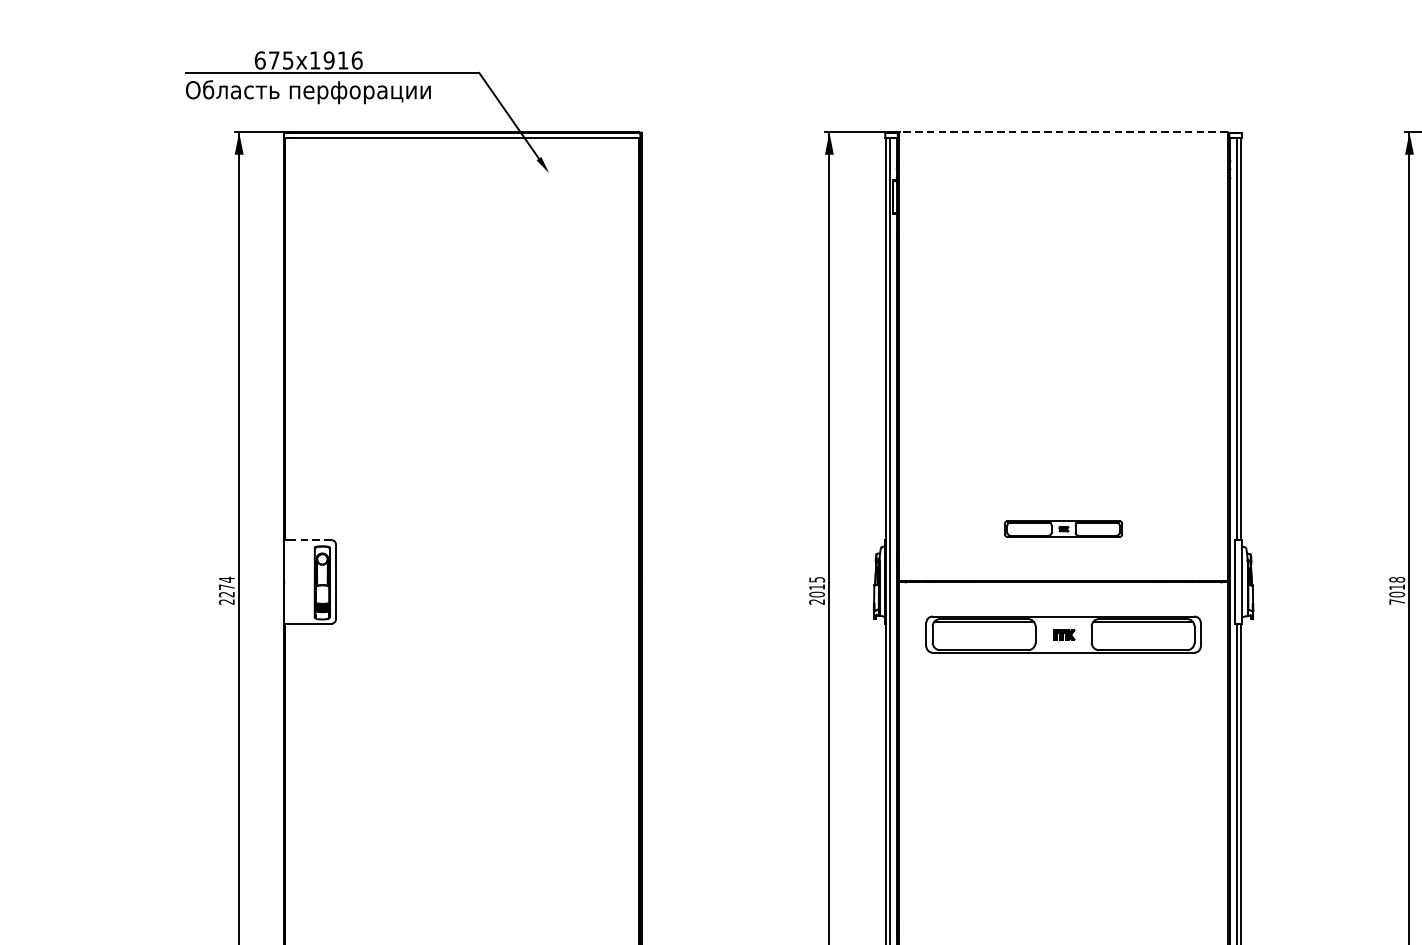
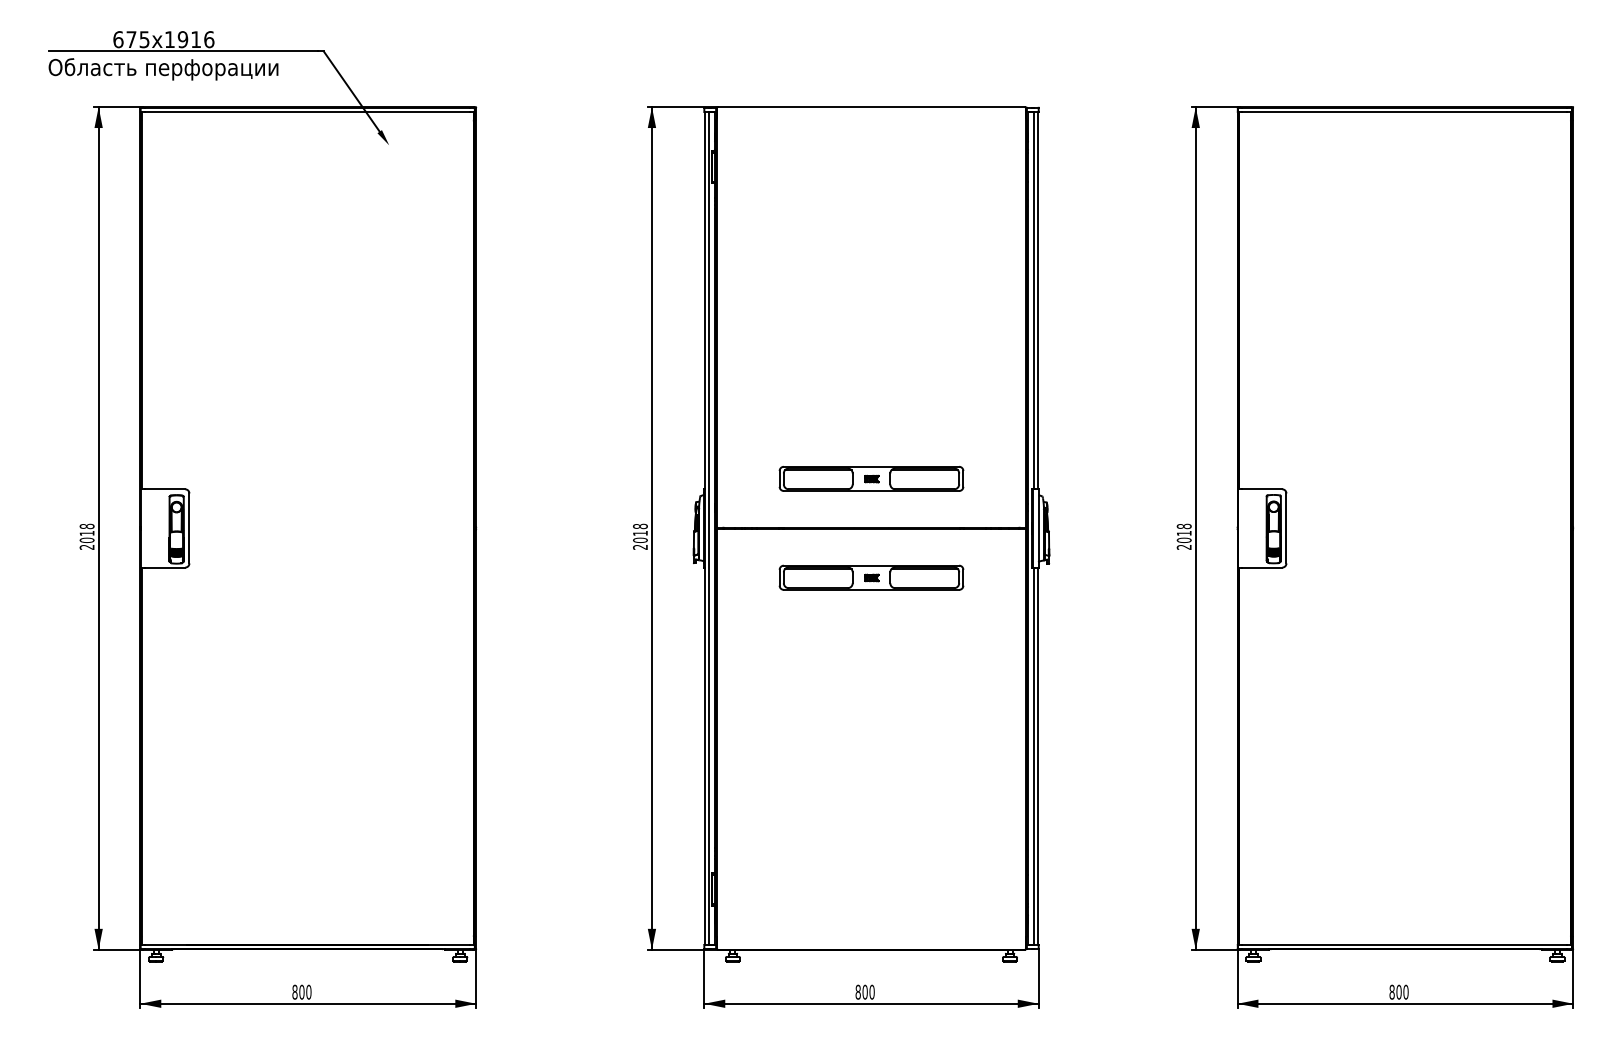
line: (1063, 132) -> (871, 107), dashed -> solid
part: (1063, 528) -> (871, 478), size x1.67
line: (309, 540) -> (164, 489), dashed -> solid
text: (817, 579) -> (640, 526), 2015 -> 2018
text: (226, 587) -> (86, 533), 2274 -> 2018
text: (1396, 601) -> (1183, 546), 7018 -> 2018
part: (1063, 634) -> (871, 577), size x0.71

